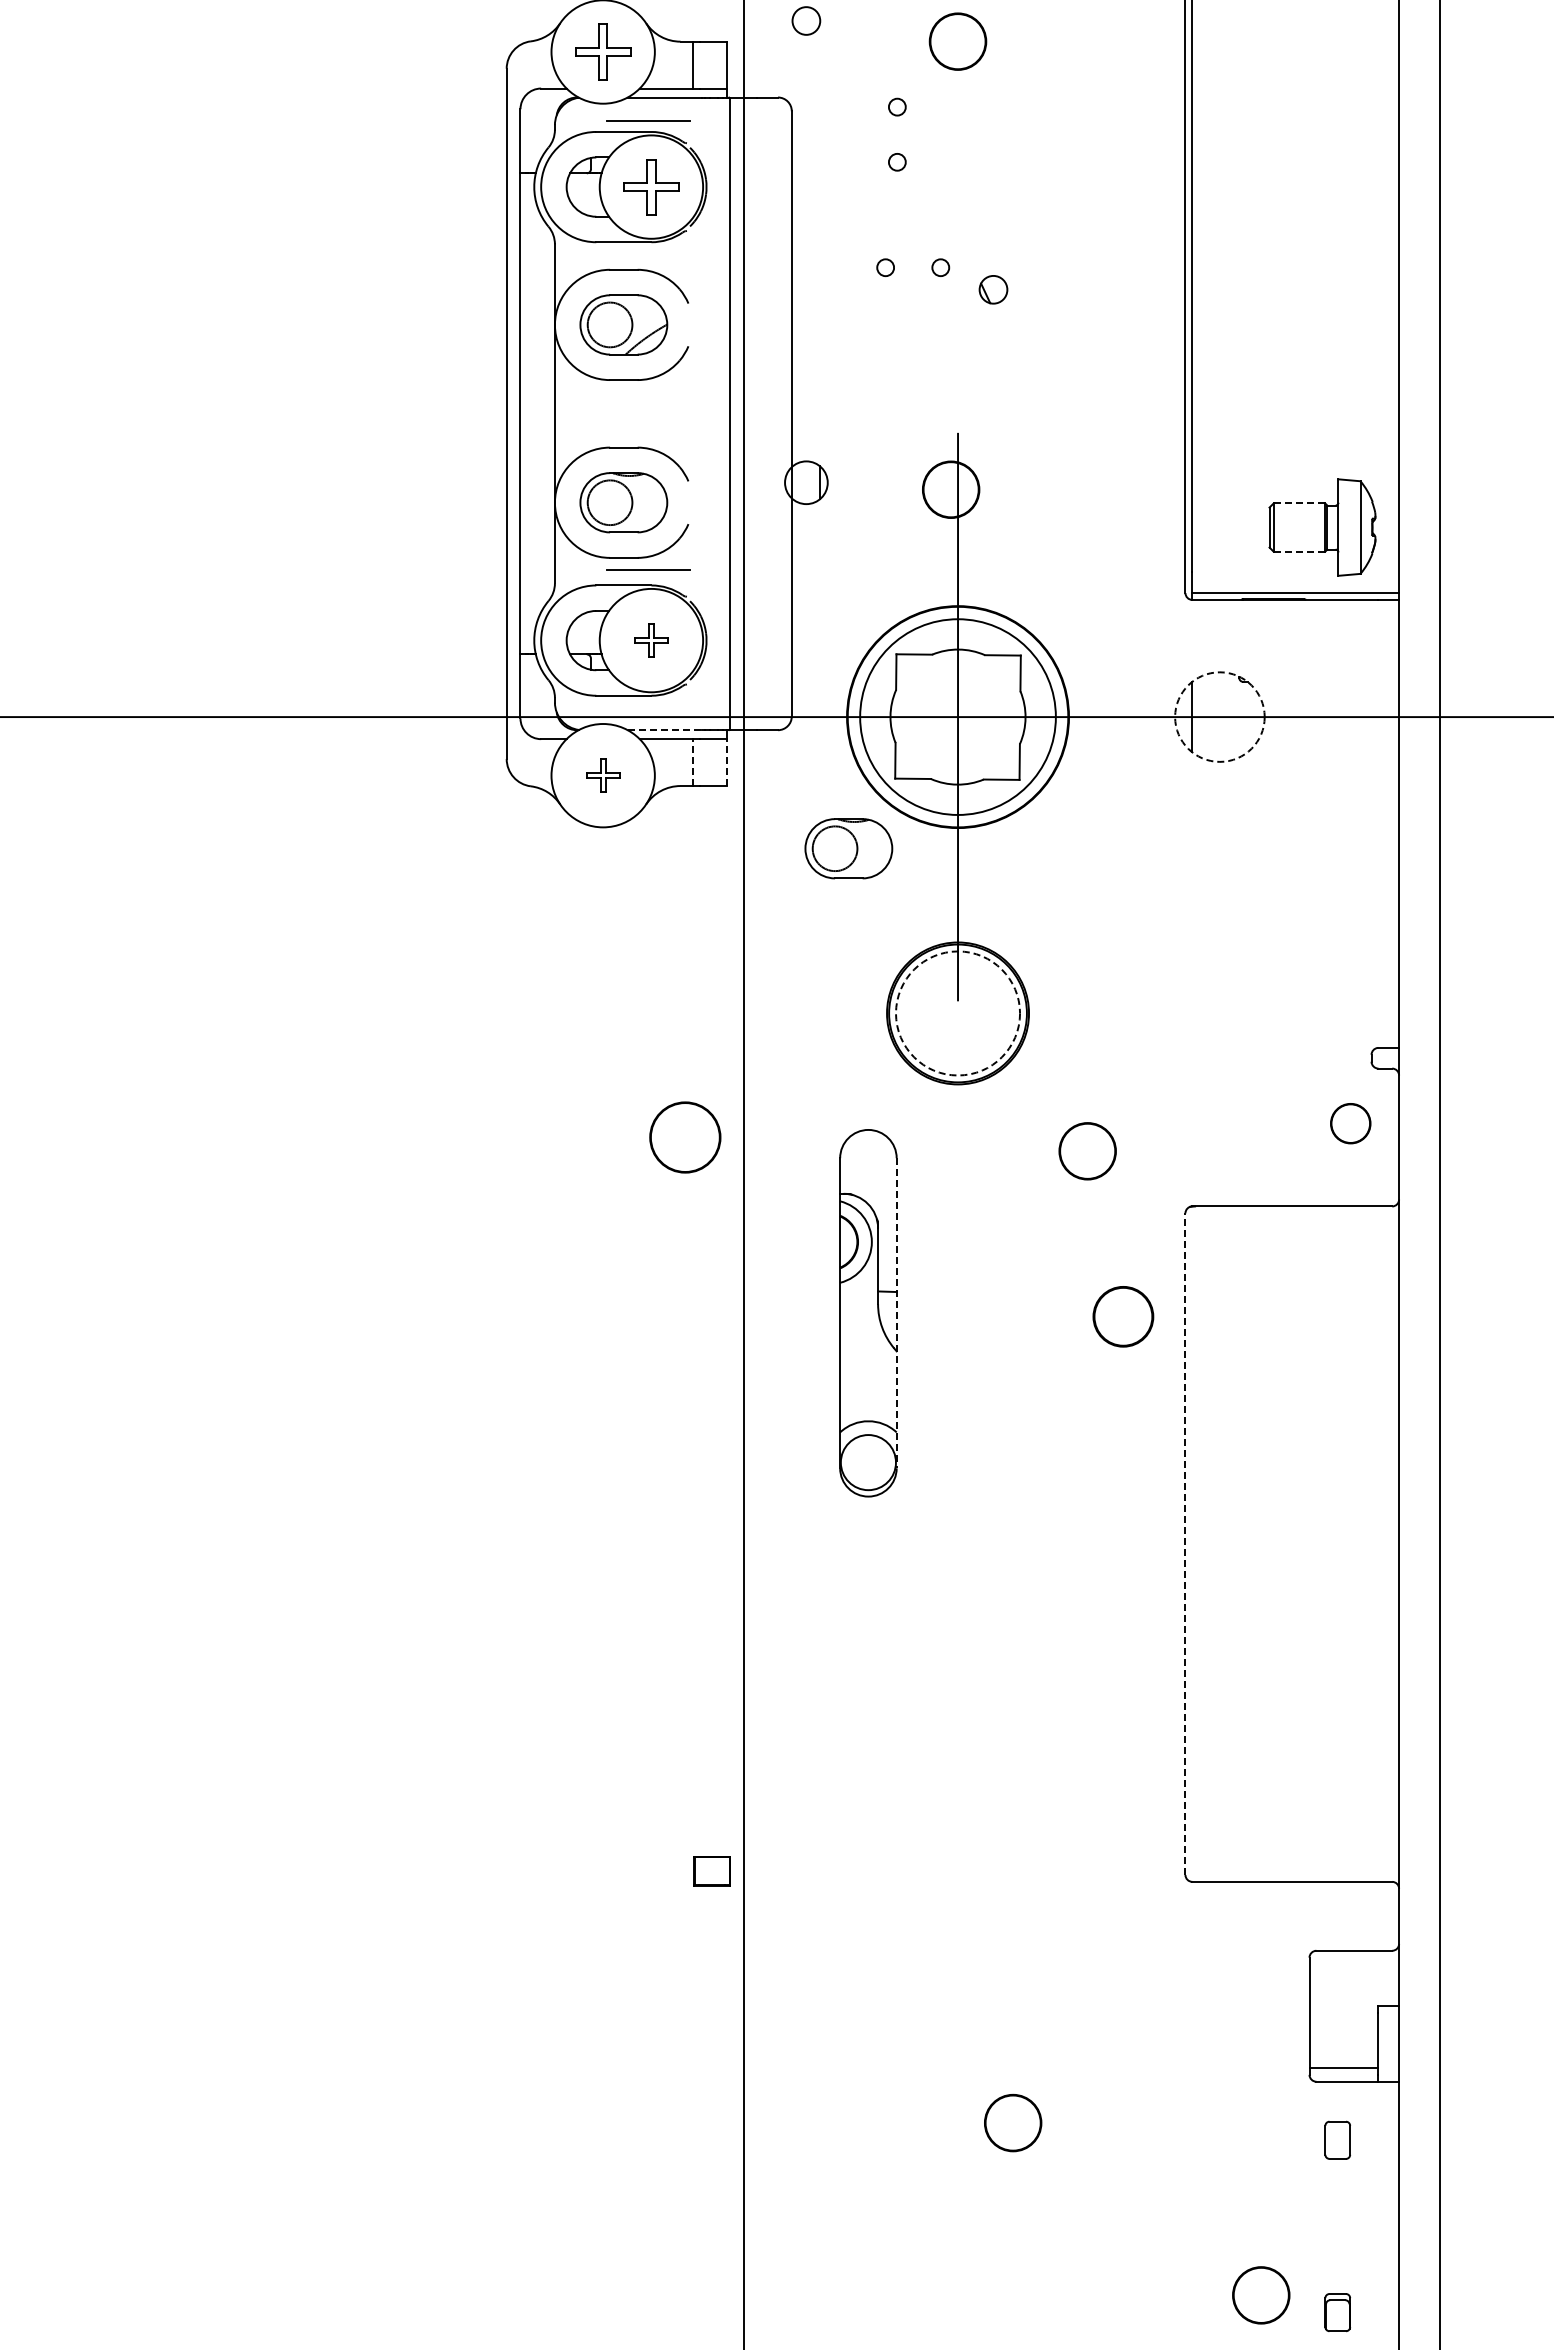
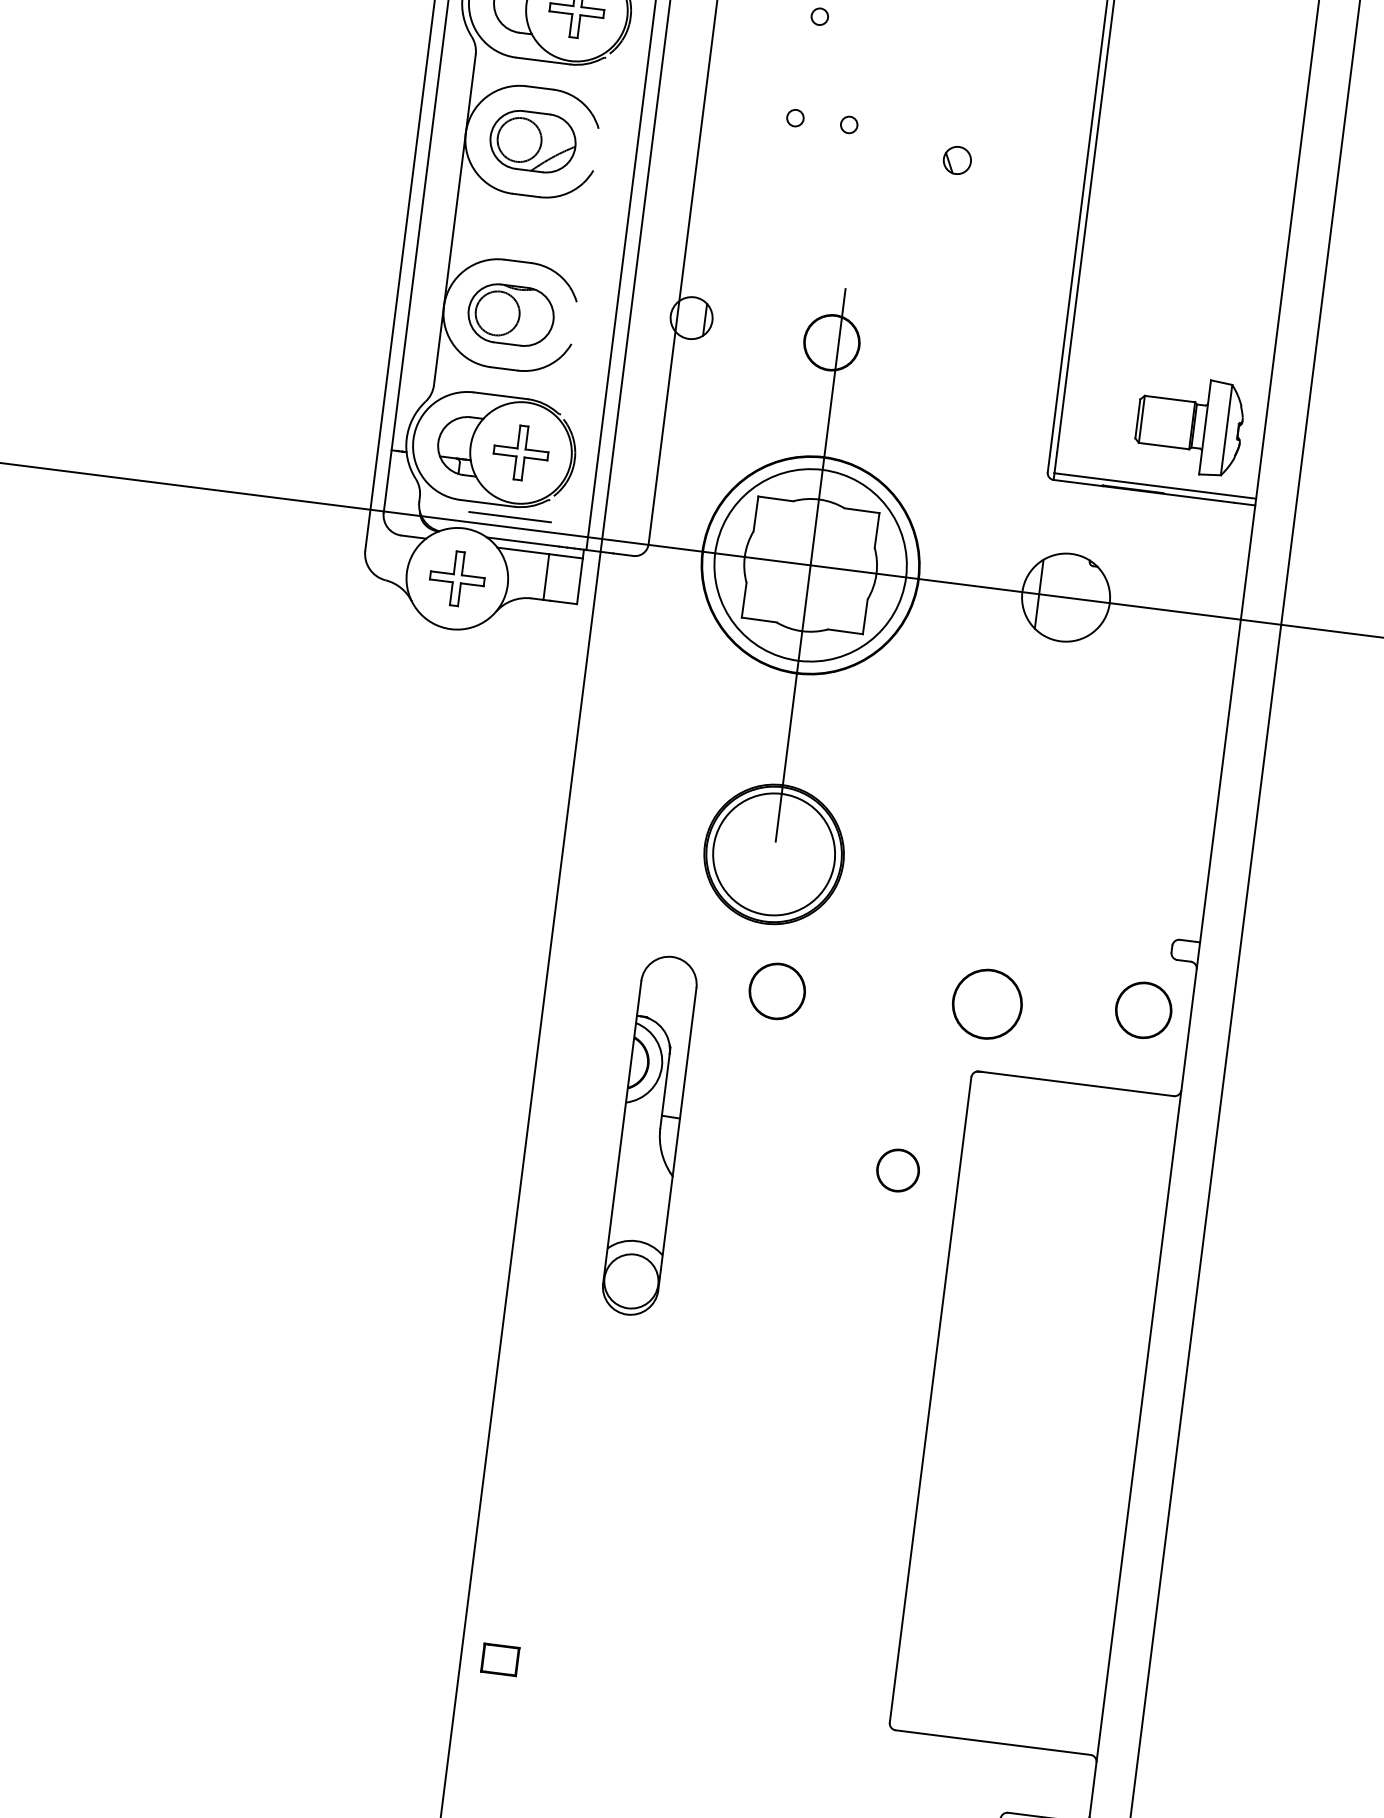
part: (993, 289) -> (957, 160), moved
line: (1299, 503) -> (1170, 399), dashed -> solid
line: (1299, 551) -> (1164, 445), dashed -> solid
line: (648, 569) -> (510, 516), moved
part: (651, 640) -> (521, 452), size x1.67
circle: (1219, 716) -> (1065, 597), dashed -> solid
line: (665, 730) -> (523, 542), dashed -> solid
line: (692, 762) -> (546, 576), dashed -> solid
line: (727, 762) -> (580, 581), dashed -> solid
part: (603, 775) -> (457, 578), size x1.67
part: (848, 848) -> (687, 680), removed
circle: (957, 1013) -> (773, 854), dashed -> solid
circle: (1350, 1123) -> (1143, 1010), size x1.43
circle: (685, 1137) -> (987, 1004), moved
circle: (1087, 1151) -> (777, 991), moved
line: (896, 1313) -> (677, 1139), dashed -> solid
circle: (1123, 1316) -> (898, 1170), size x0.71
line: (1185, 1544) -> (930, 1400), dashed -> solid
part: (711, 1871) -> (499, 1660), moved

